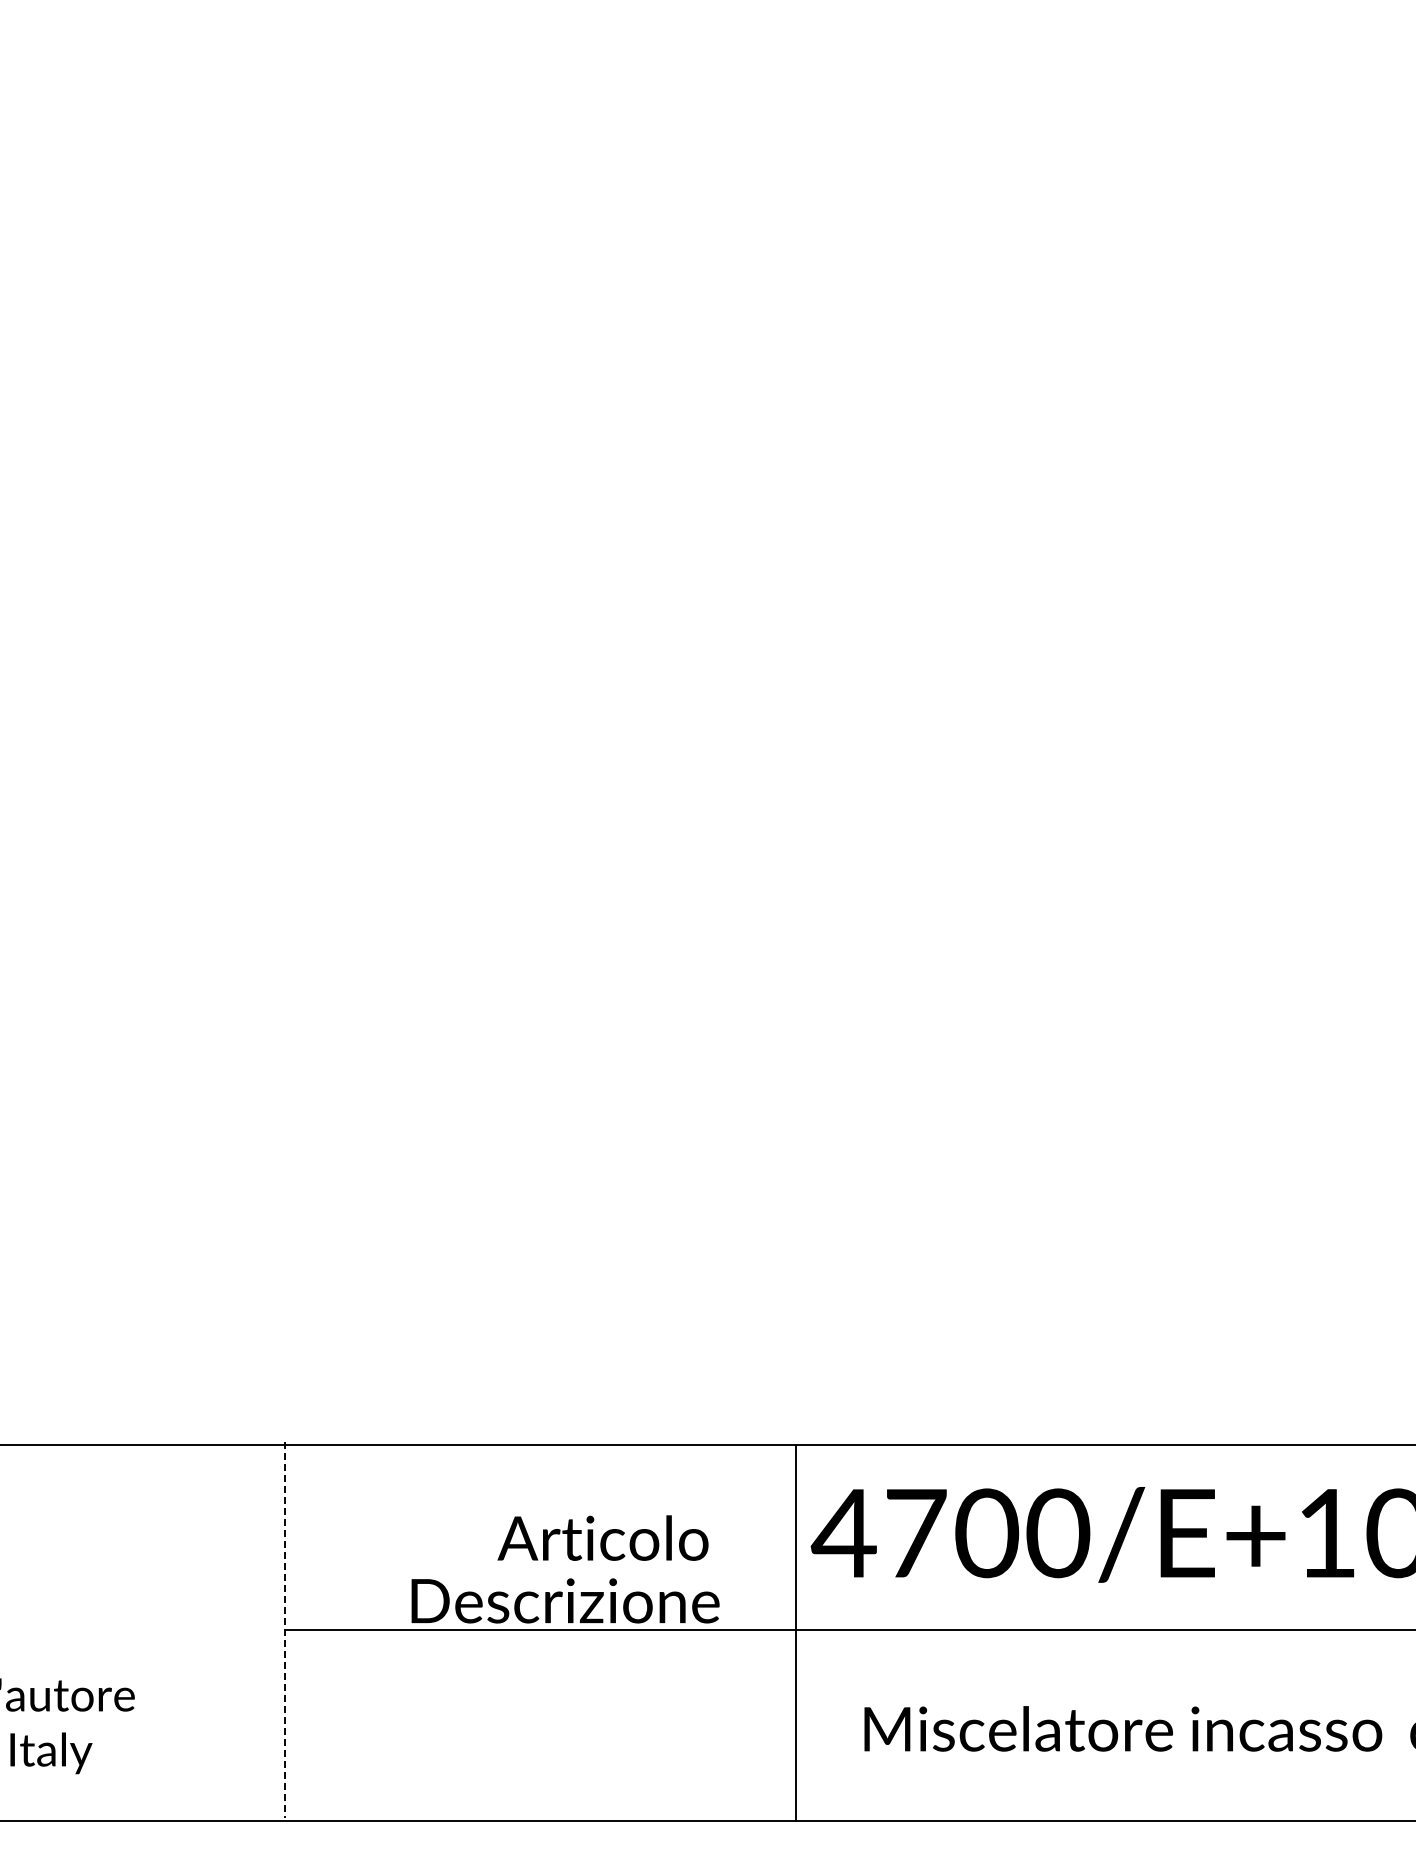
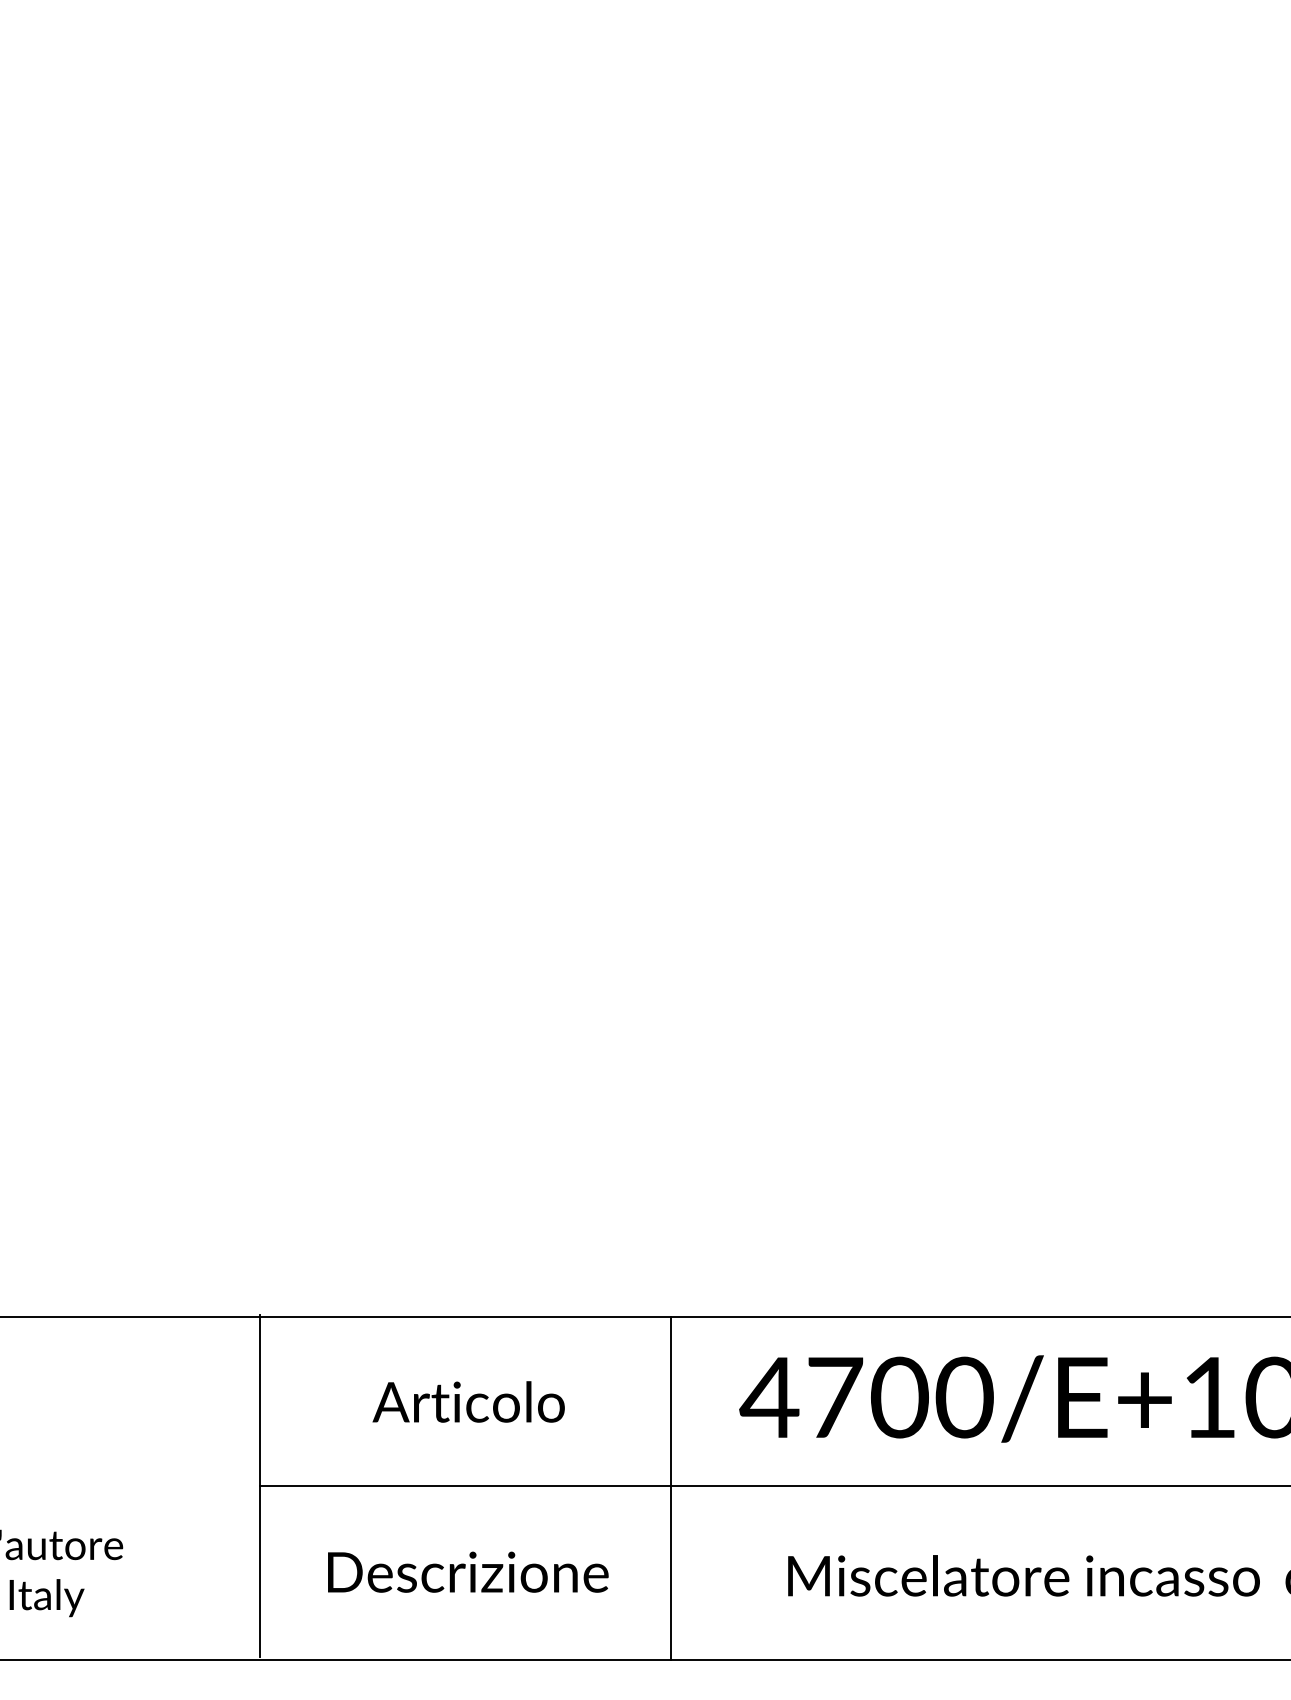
text: (602, 1537) -> (468, 1401), moved
text: (565, 1600) -> (468, 1571), moved
line: (284, 1630) -> (259, 1486), dashed -> solid
line: (796, 1632) -> (671, 1487), moved

